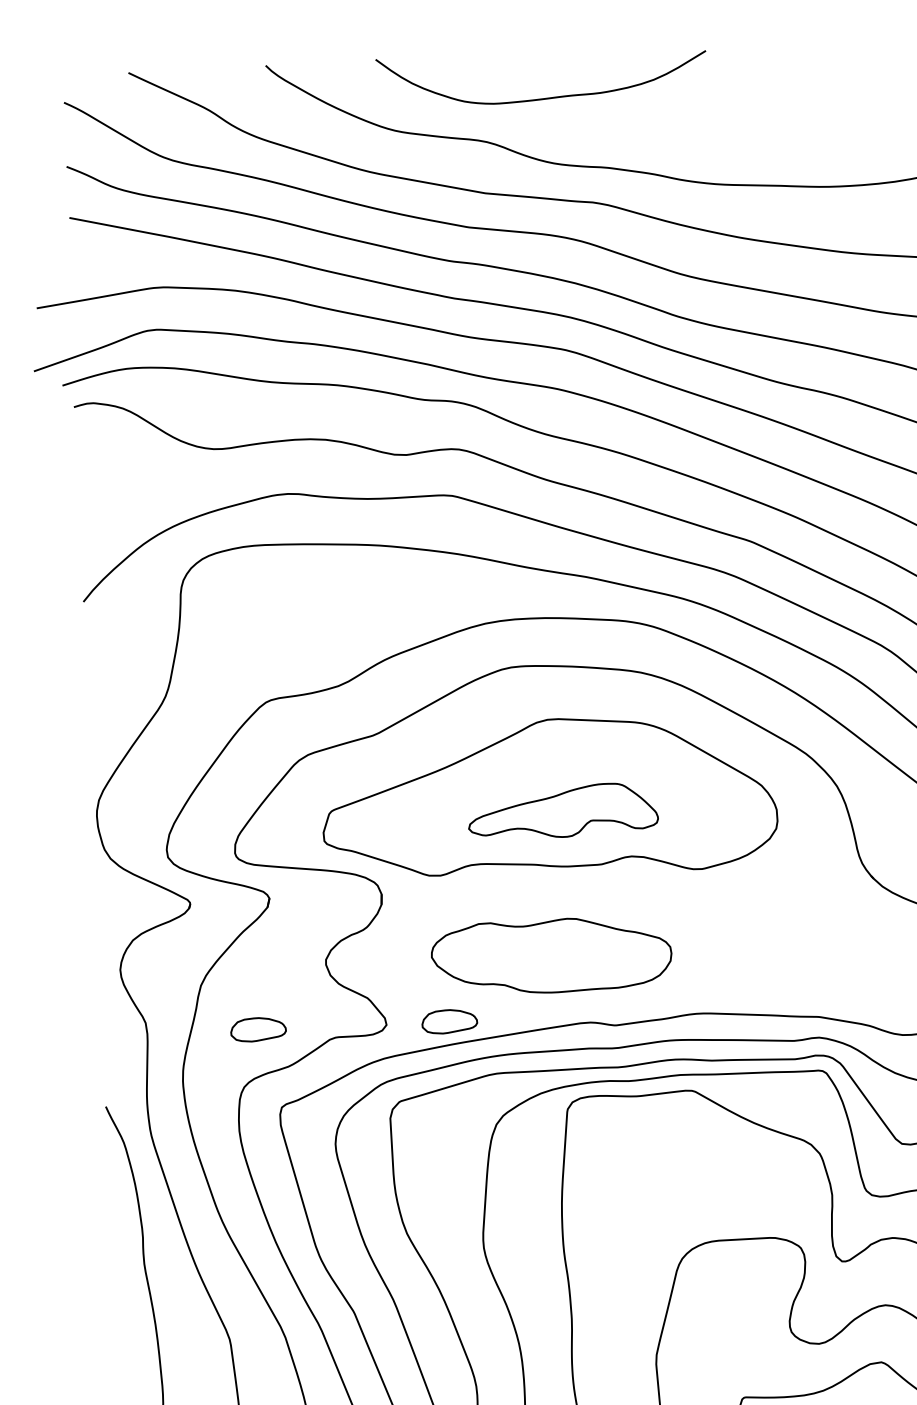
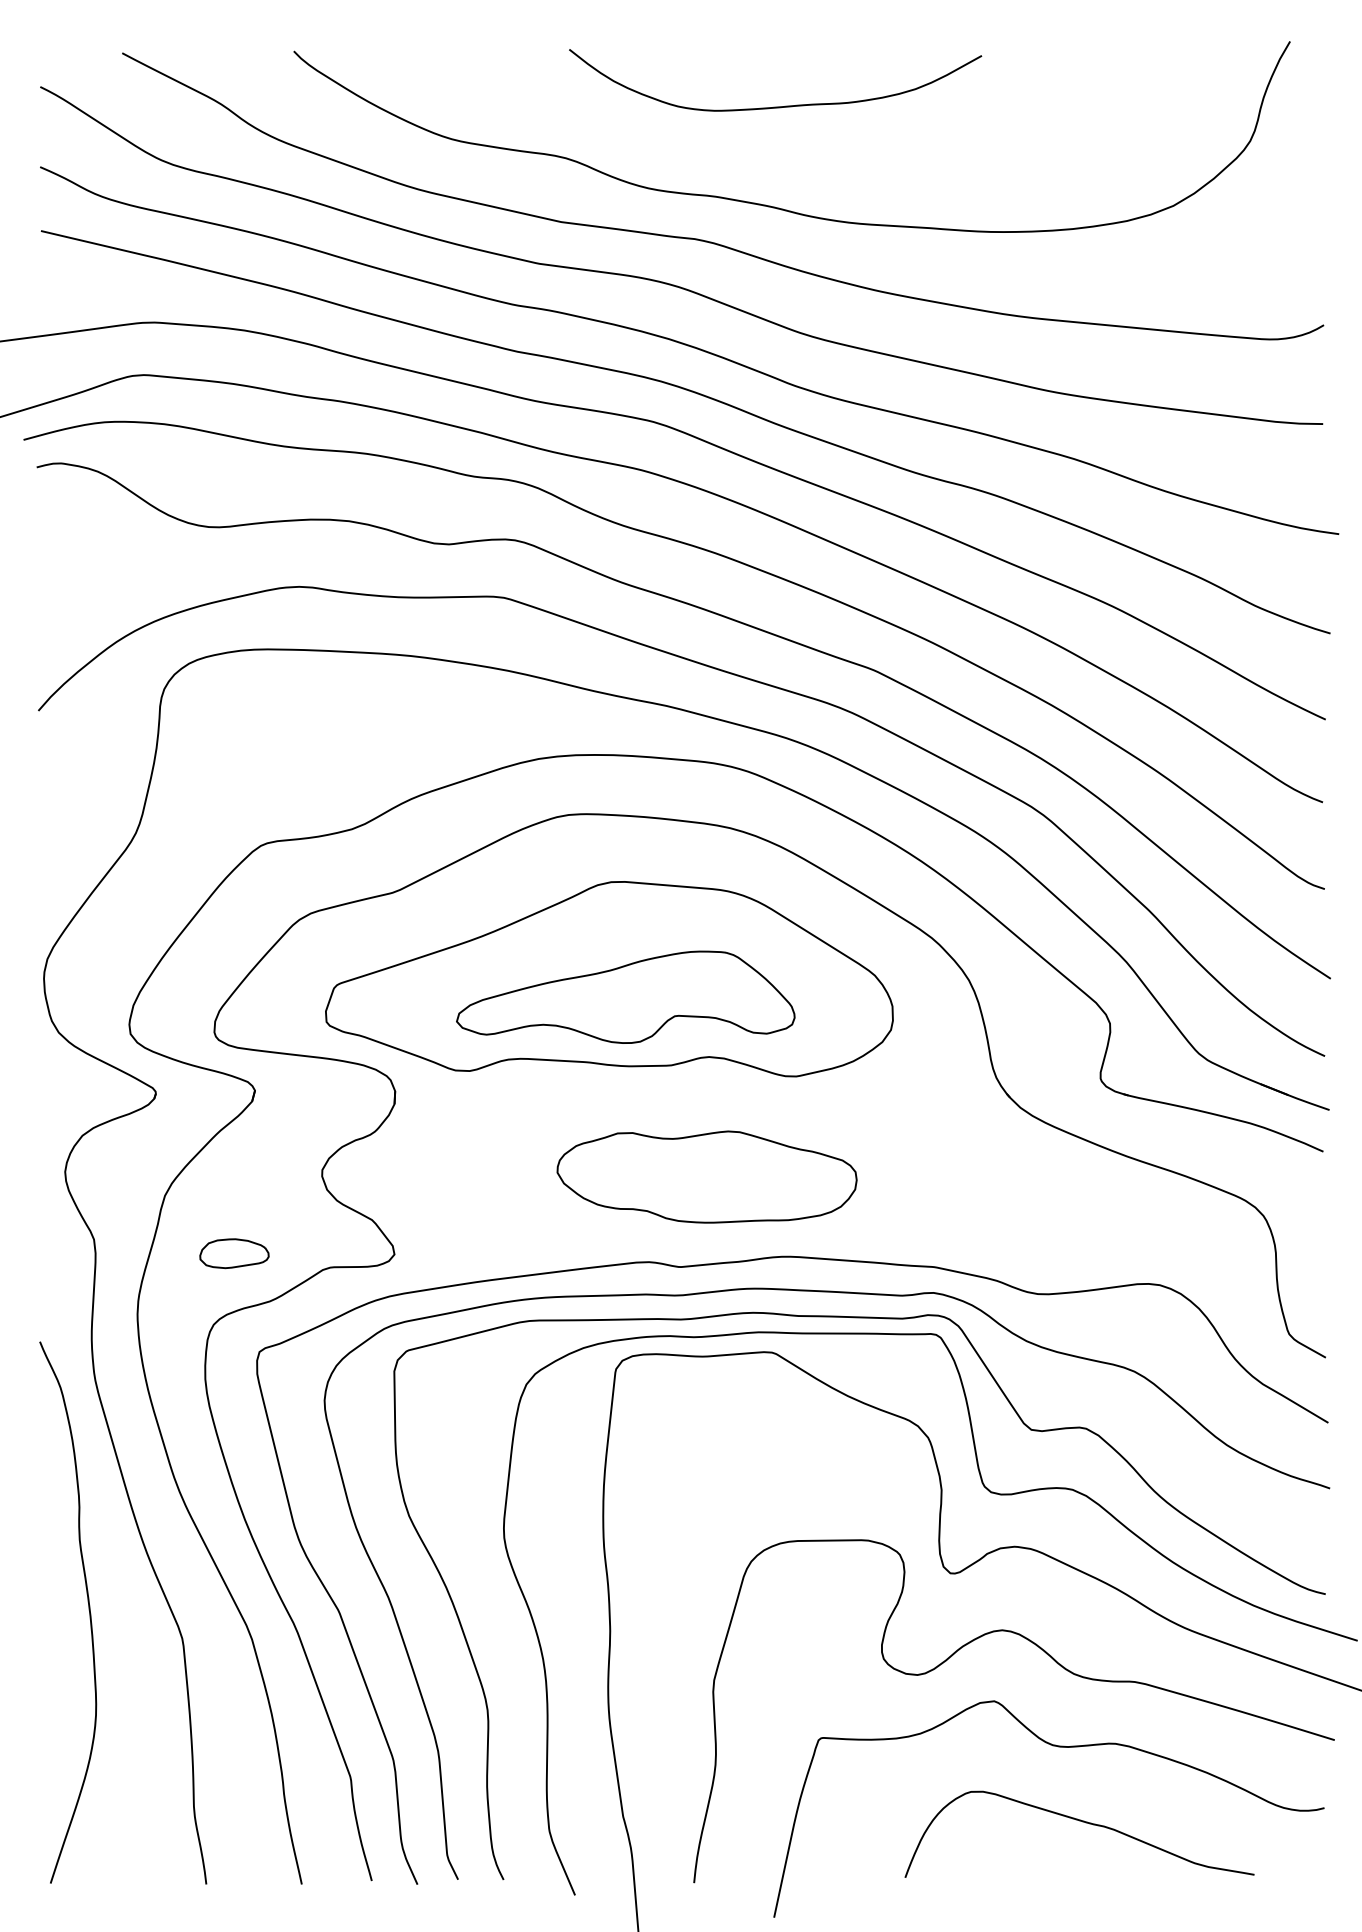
curve: (542, 98) -> (775, 106), moved
part: (562, 810) -> (625, 996), size x1.43
part: (551, 955) -> (706, 1176), moved
part: (449, 1021) -> (473, 1253), removed

